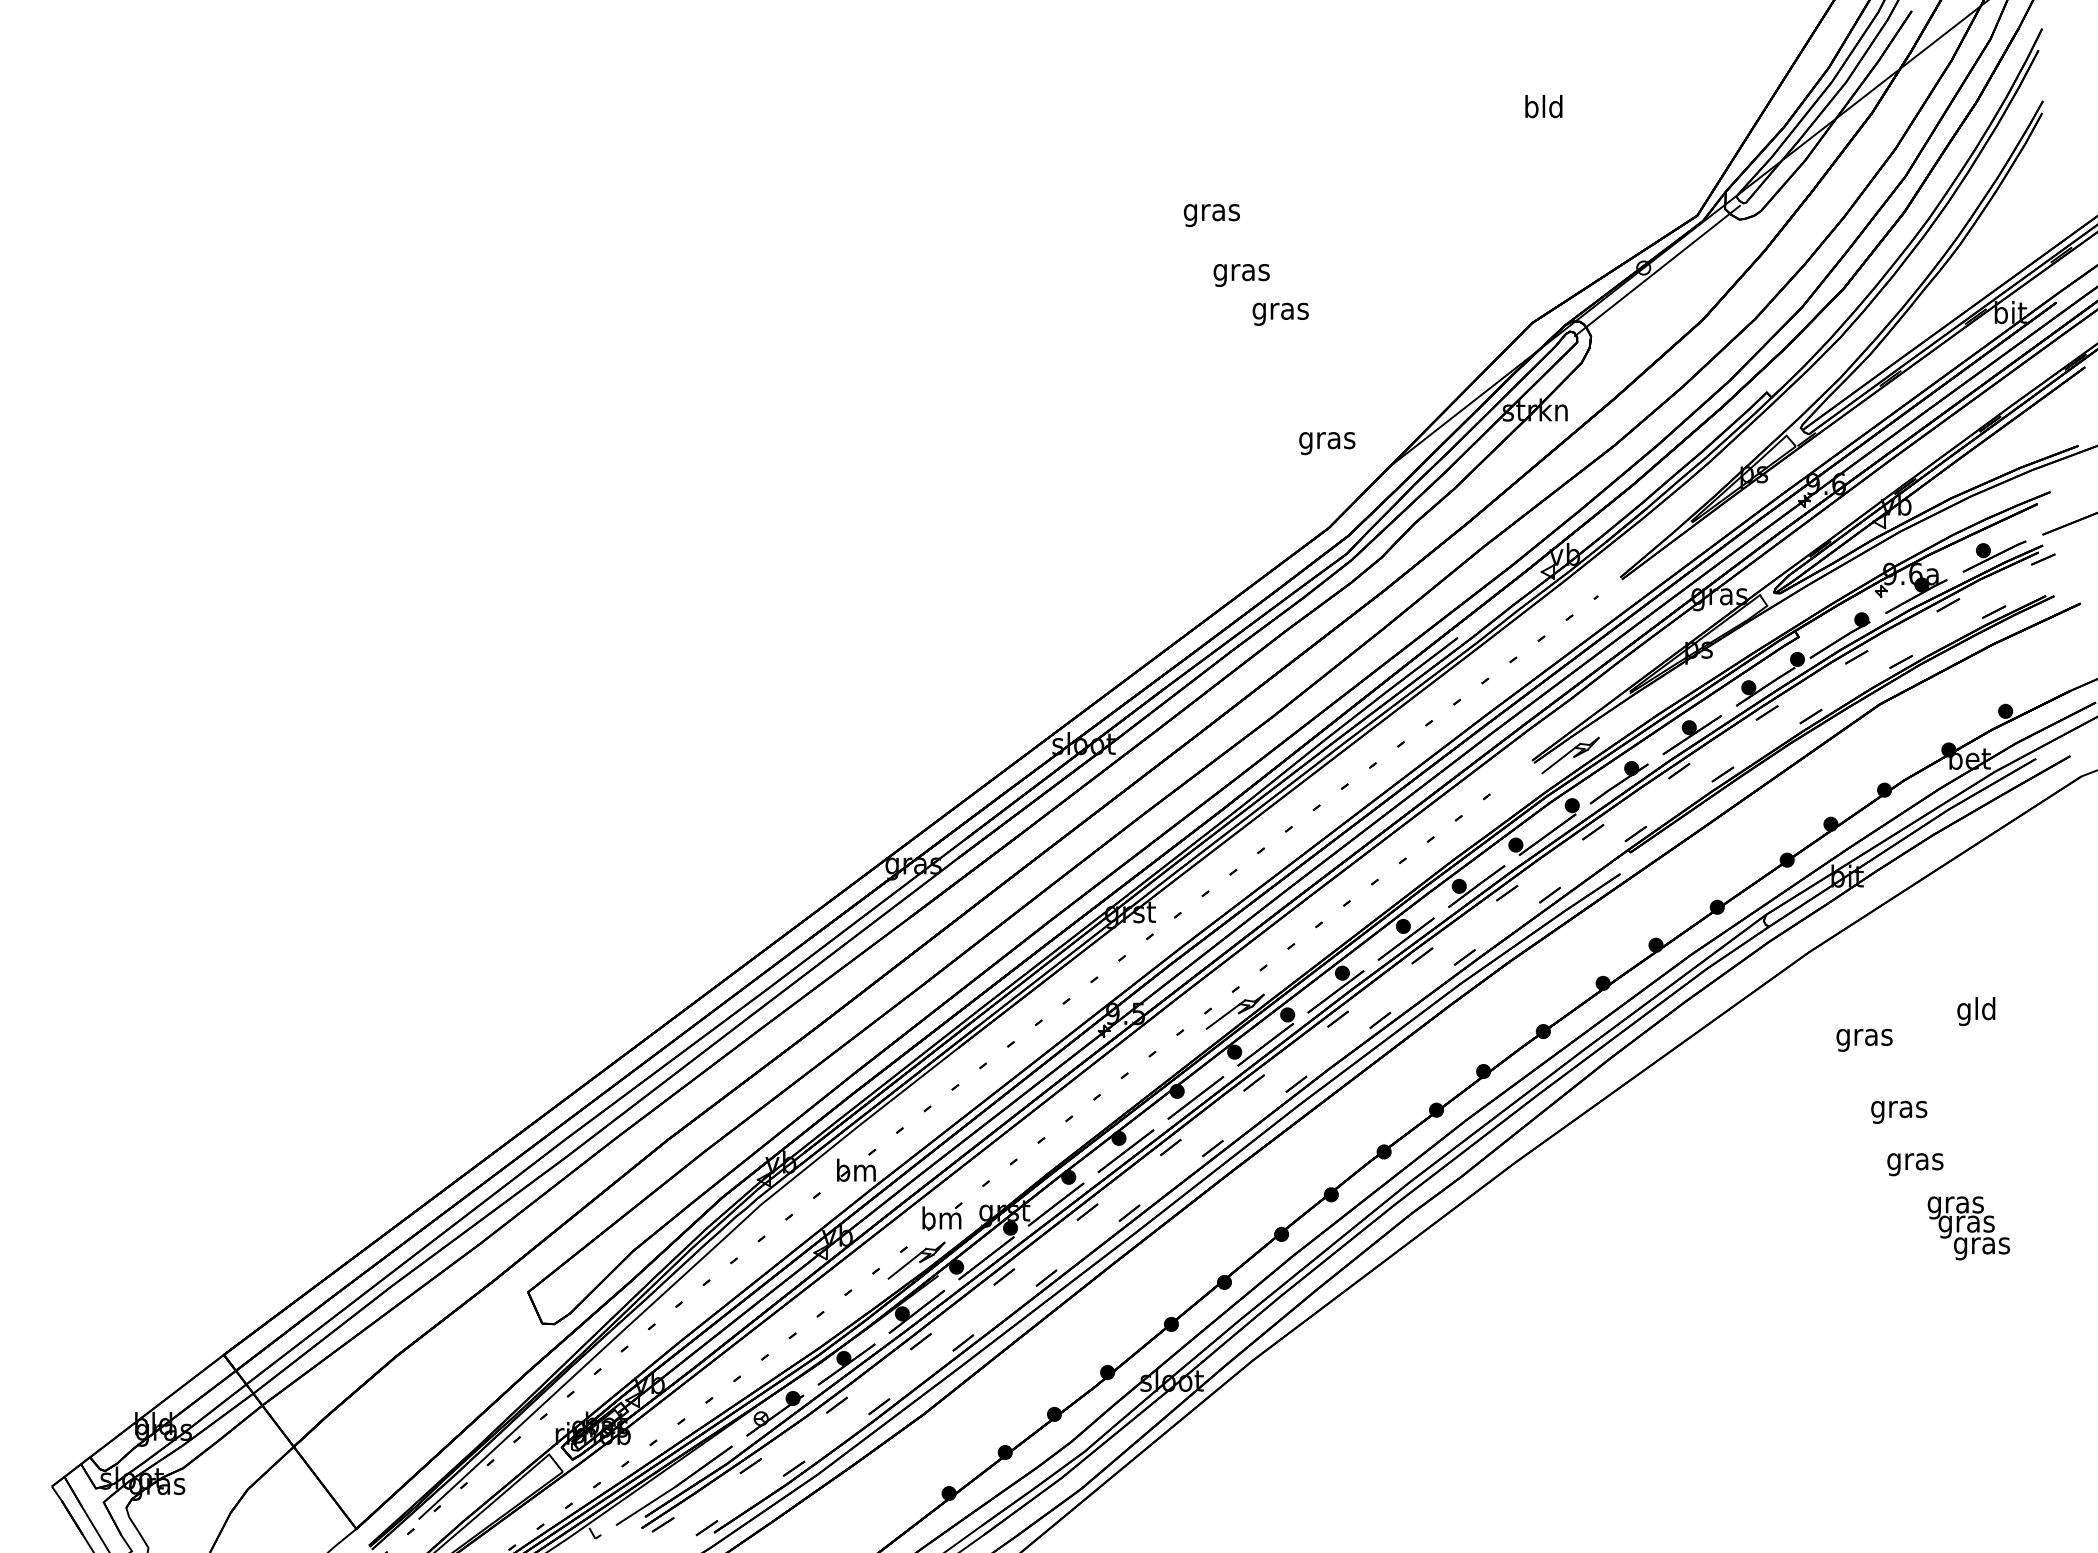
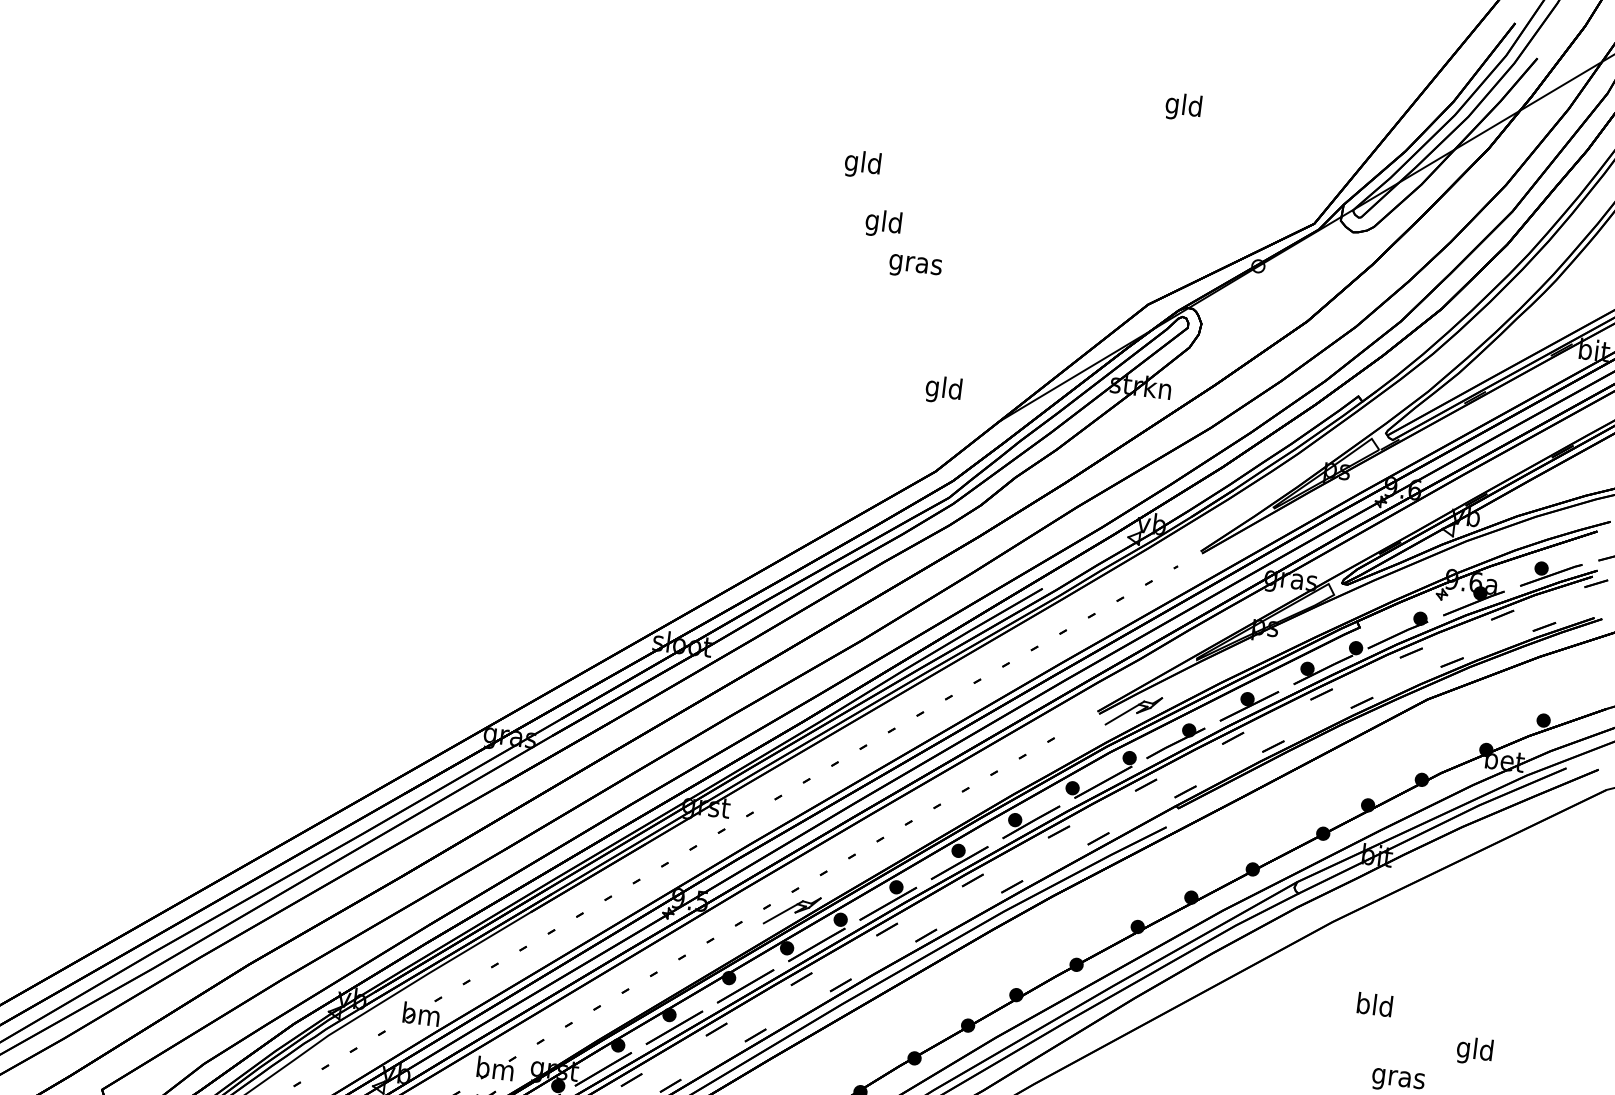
text: (1531, 109) -> (1172, 105), bld -> gld
text: (1211, 212) -> (862, 164), gras -> gld
line: (1657, 270) -> (1270, 270), removed
text: (1241, 272) -> (883, 223), gras -> gld
text: (1327, 440) -> (944, 390), gras -> gld
text: (1976, 1011) -> (1474, 1051), moved
text: (1864, 1036) -> (1374, 1006), gras -> bld

